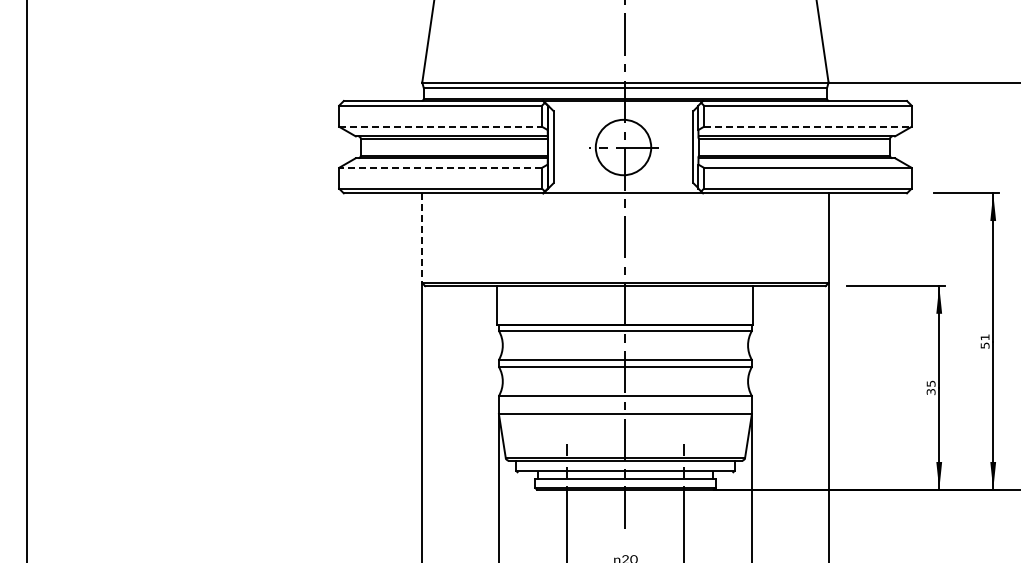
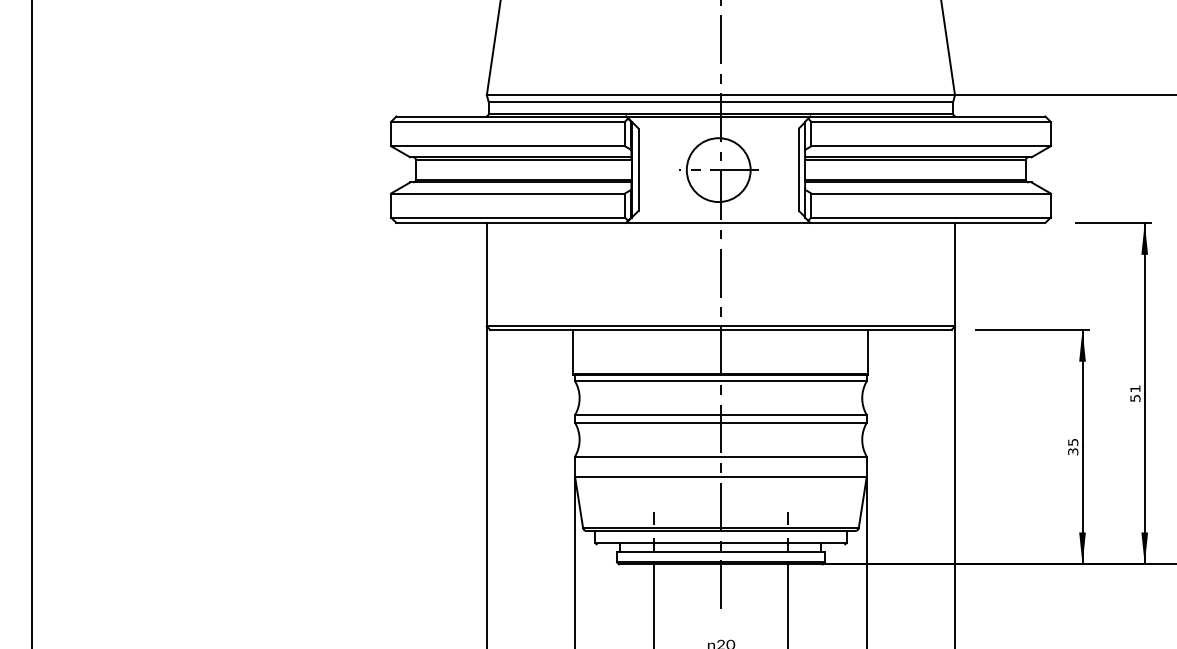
line: (441, 126) -> (508, 145), dashed -> solid
line: (807, 126) -> (930, 145), dashed -> solid
line: (440, 167) -> (507, 193), dashed -> solid
line: (422, 238) -> (487, 274), dashed -> solid

